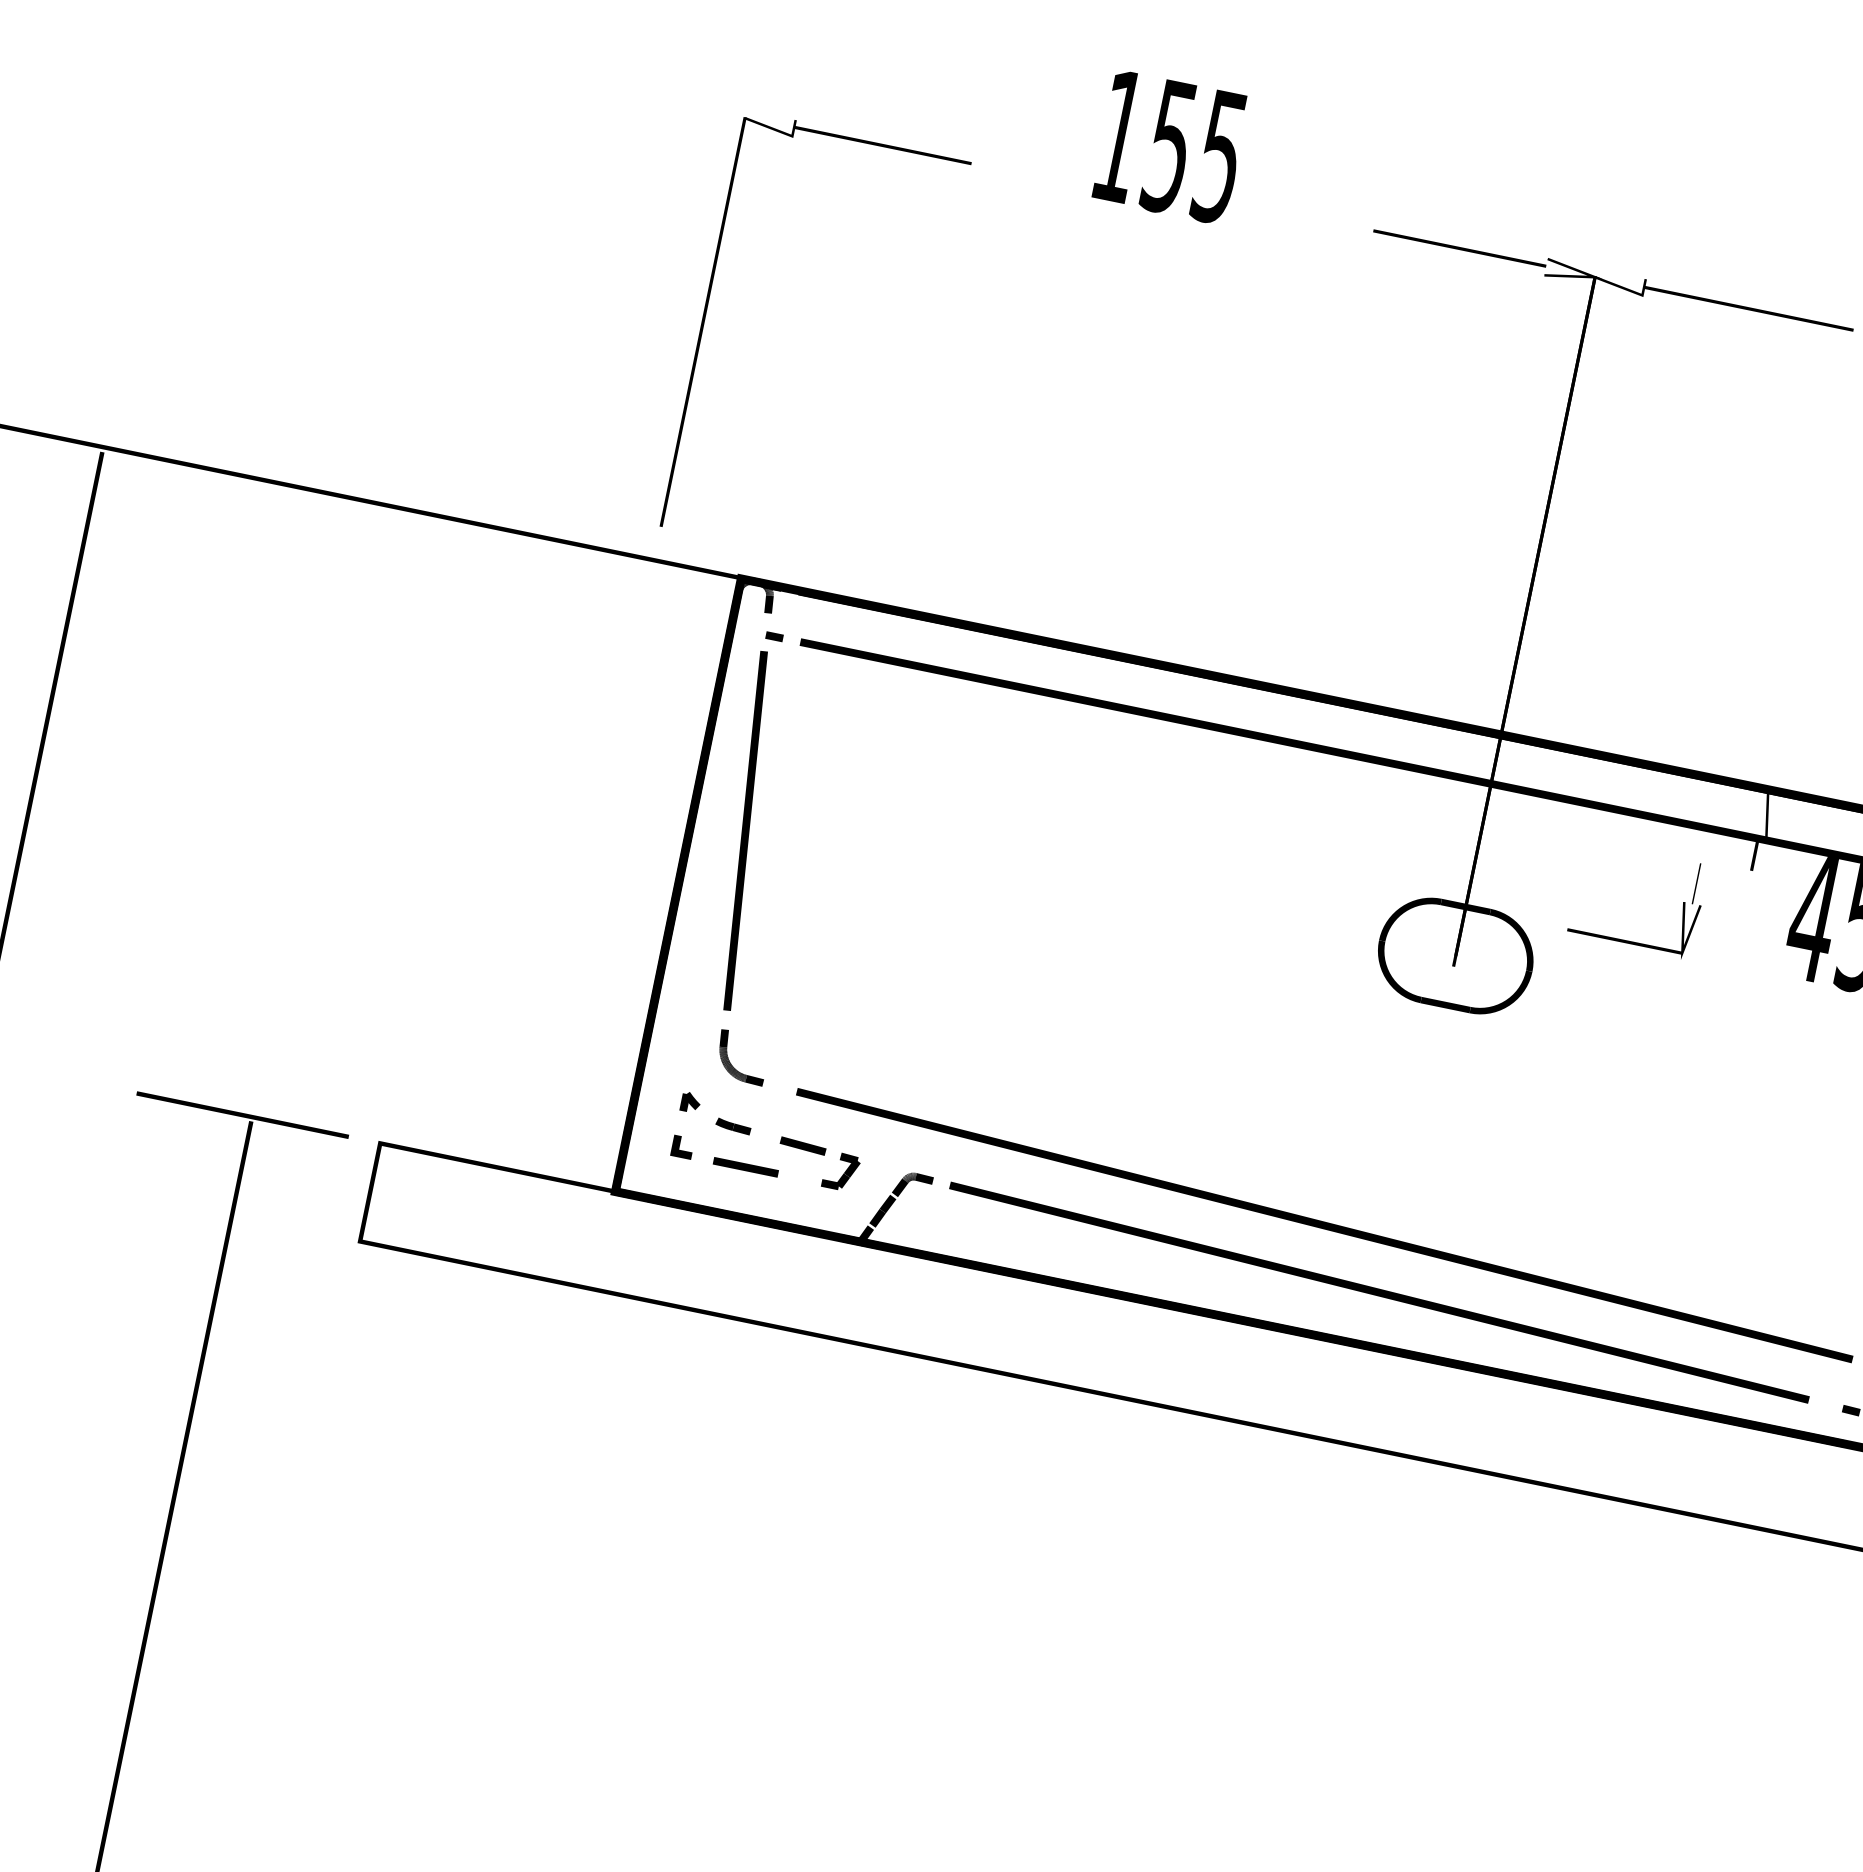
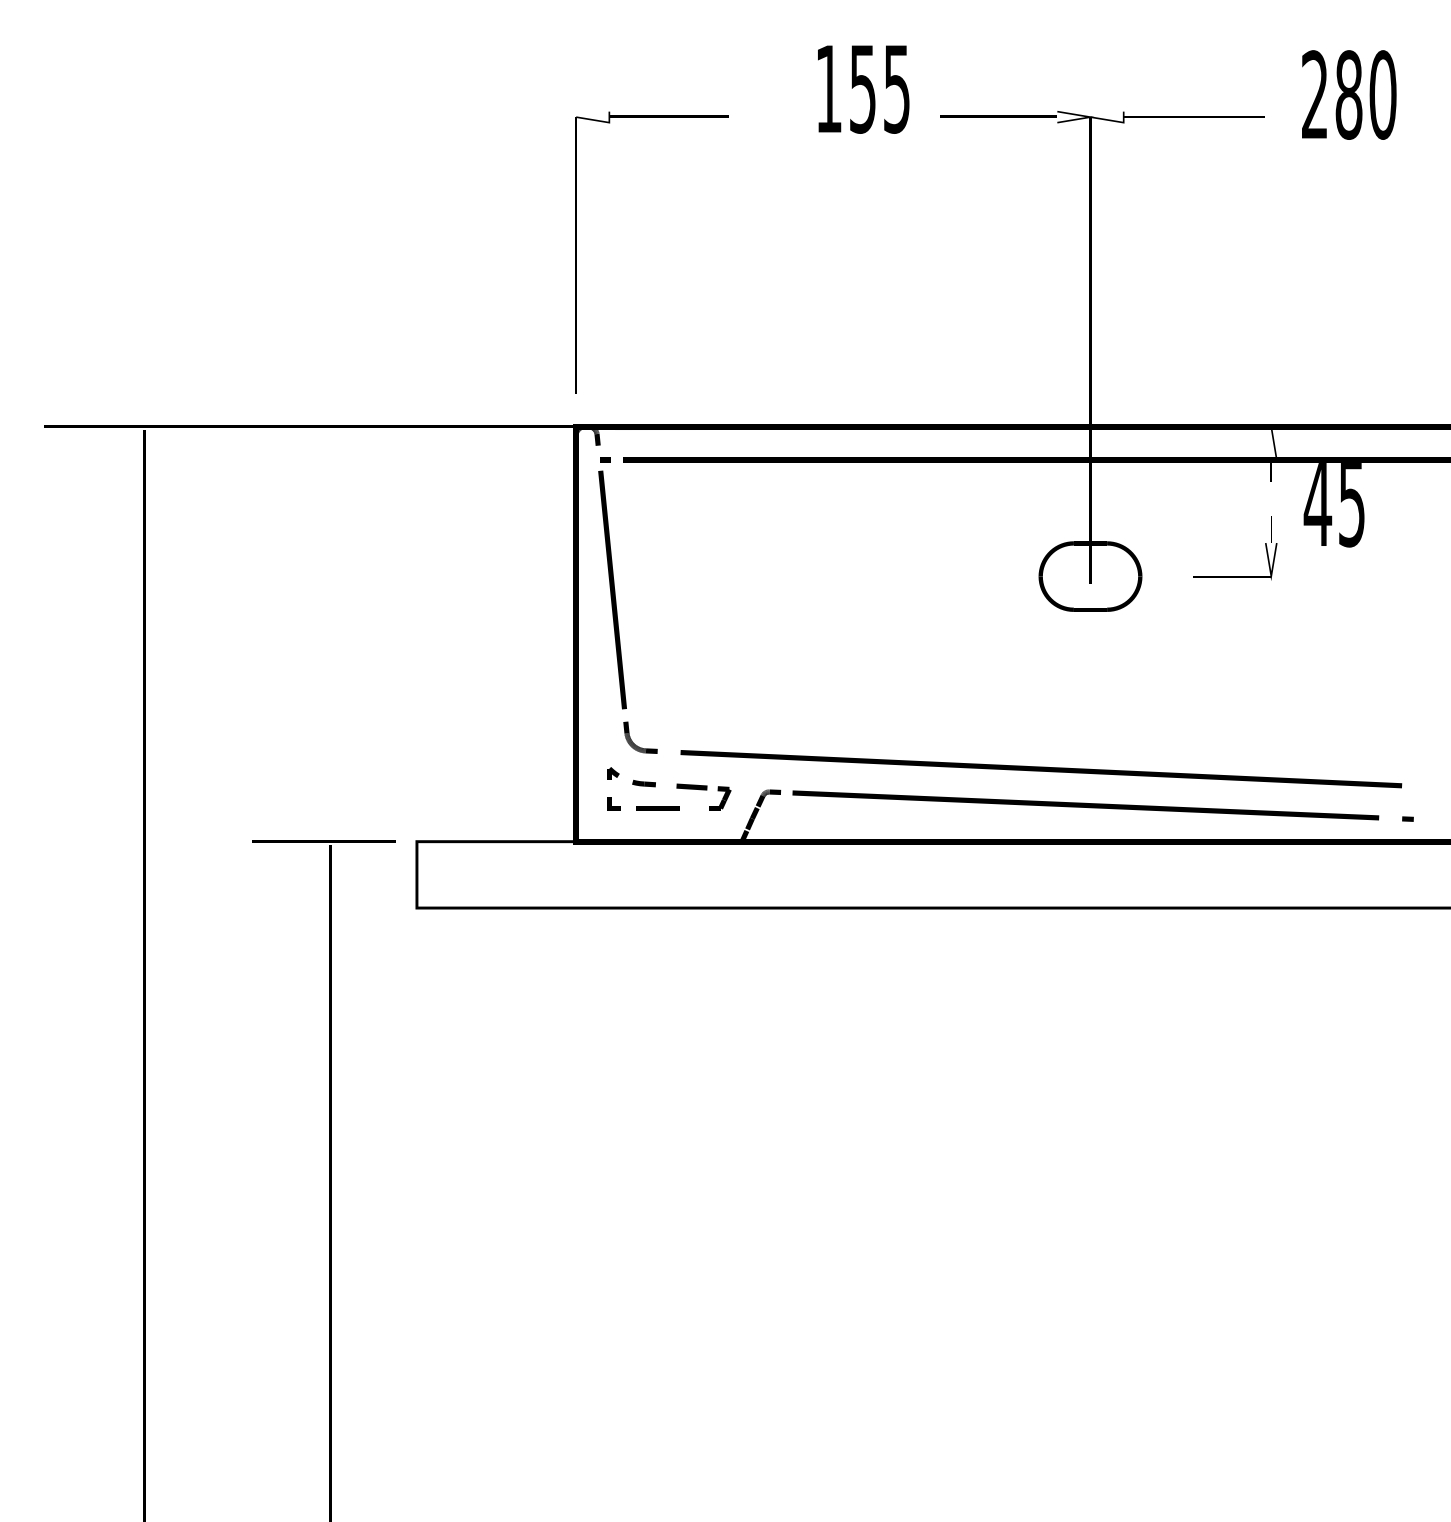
text: (1170, 147) -> (863, 89), moved
part: (704, 318) -> (576, 252), moved
part: (1629, 942) -> (1235, 576), moved

